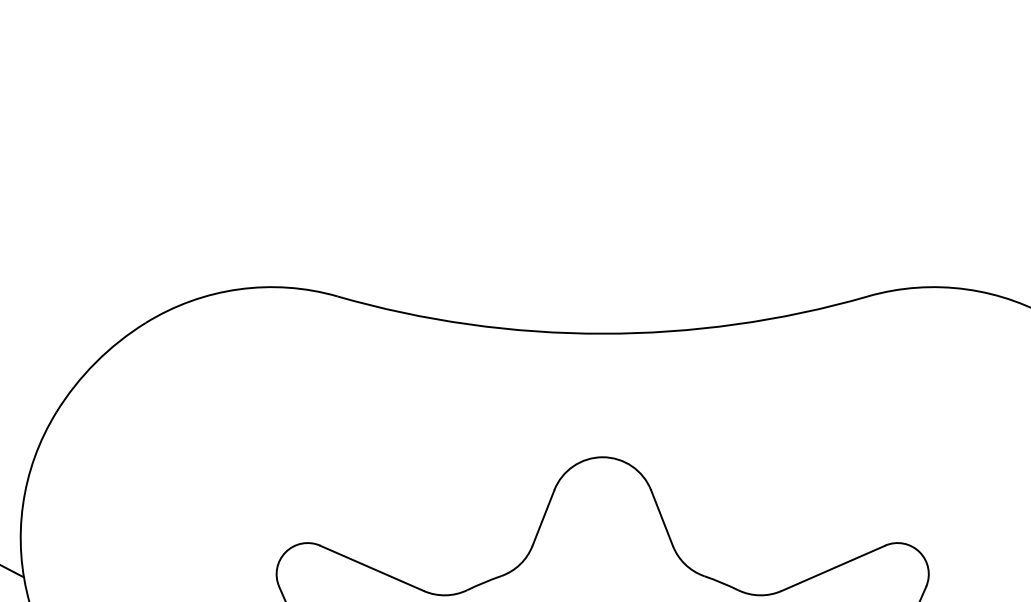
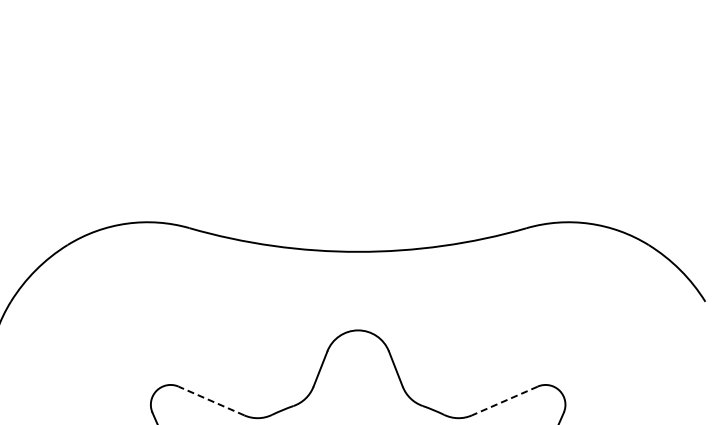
line: (372, 569) -> (211, 401), solid -> dashed
line: (832, 569) -> (504, 401), solid -> dashed

